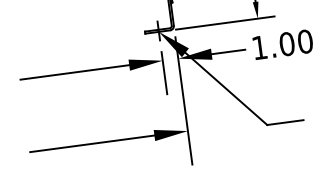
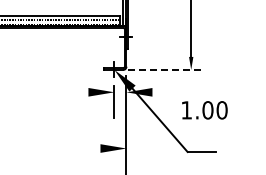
line: (225, 22) -> (166, 69), solid -> dashed
text: (282, 44) -> (204, 110), moved
line: (228, 52) -> (165, 92), removed
line: (75, 72) -> (46, 92), removed
line: (92, 143) -> (52, 148), removed

